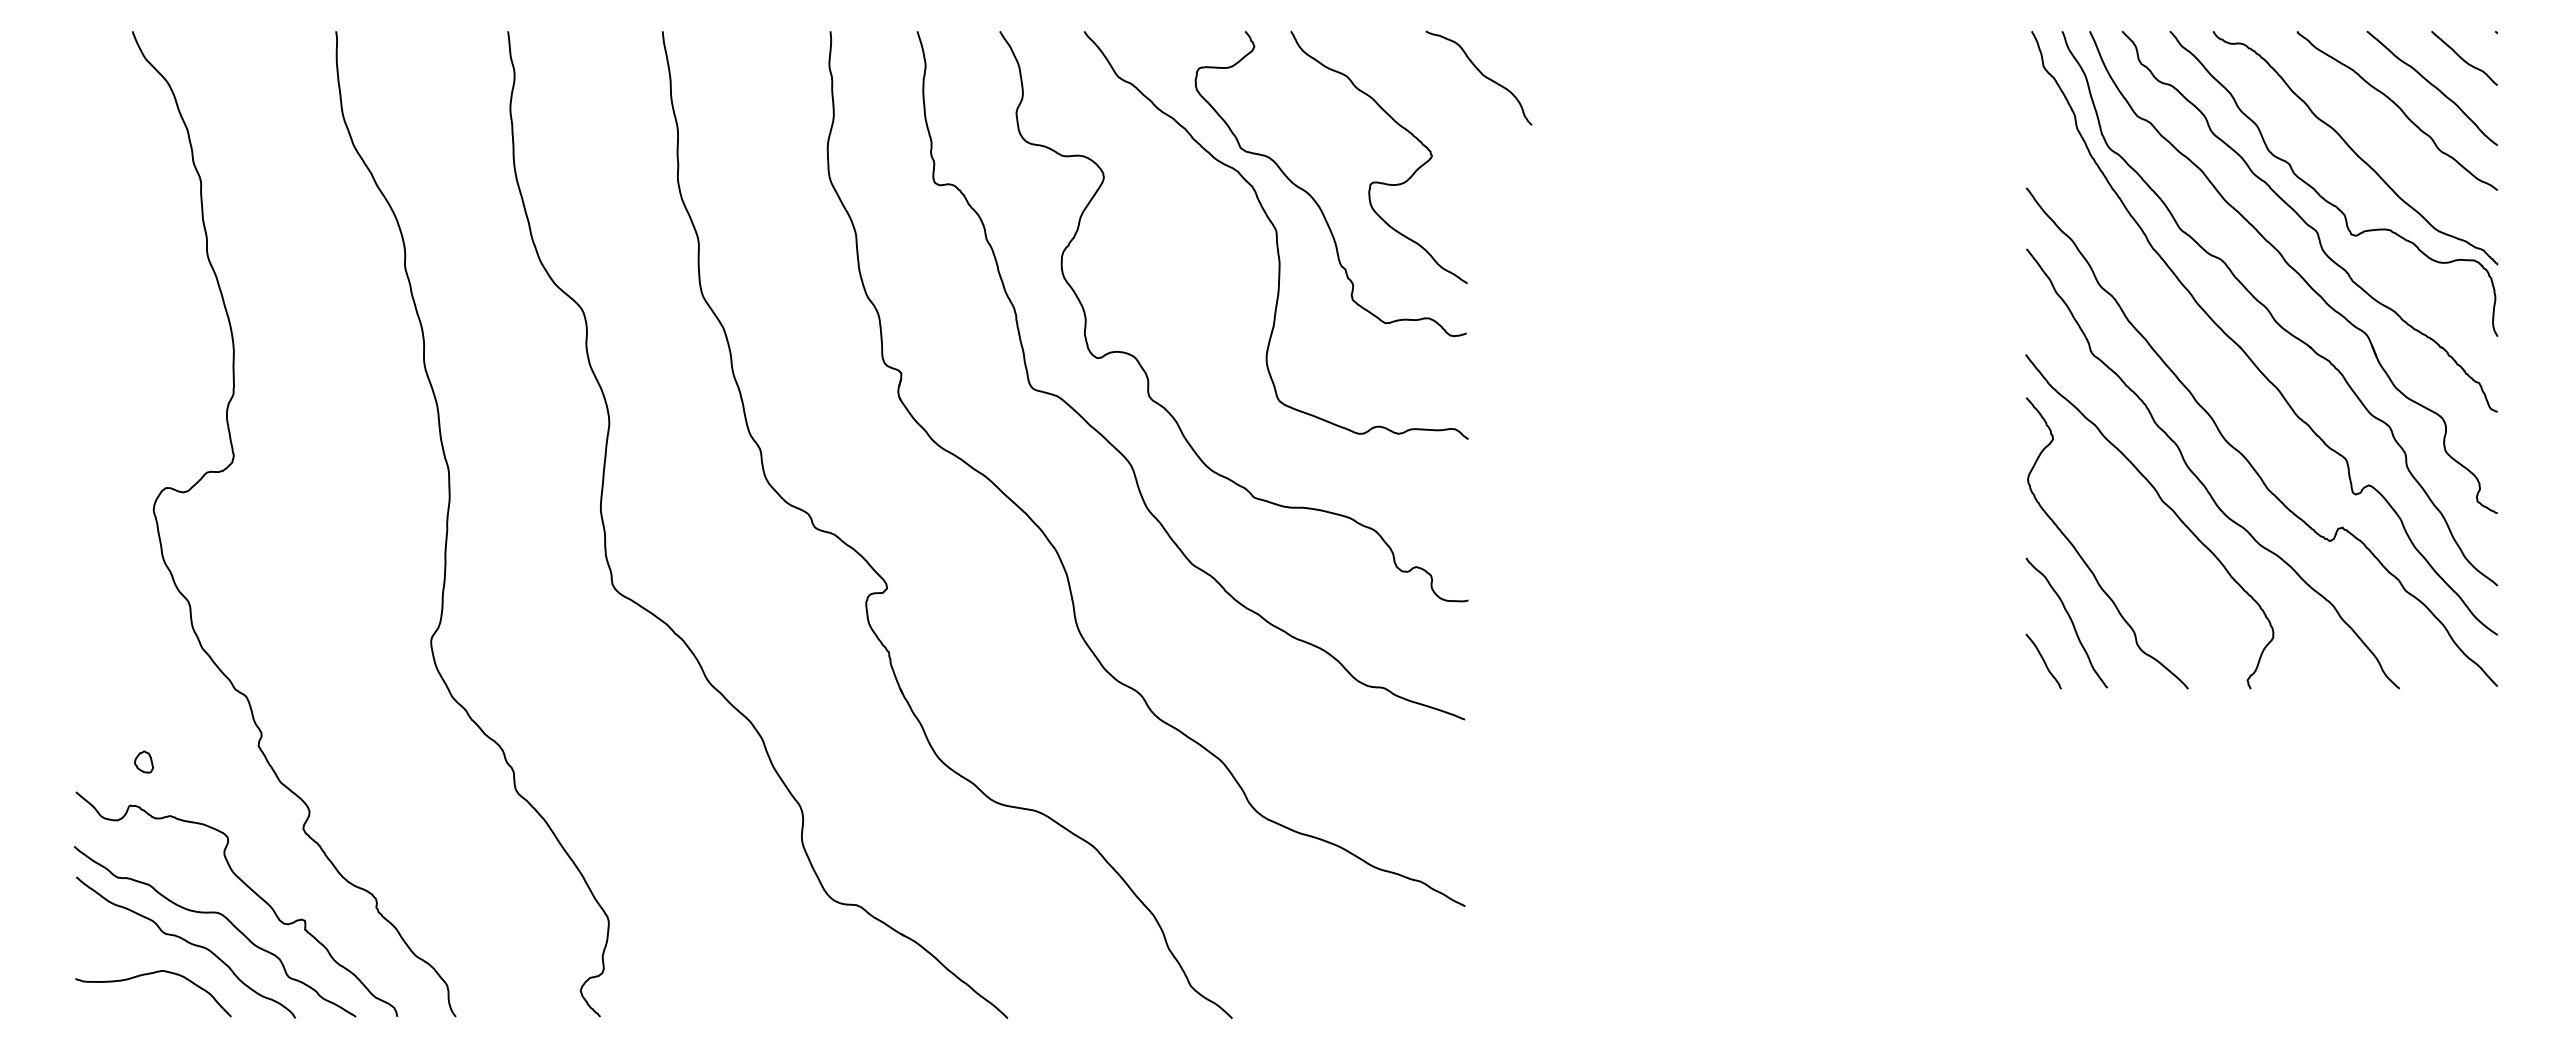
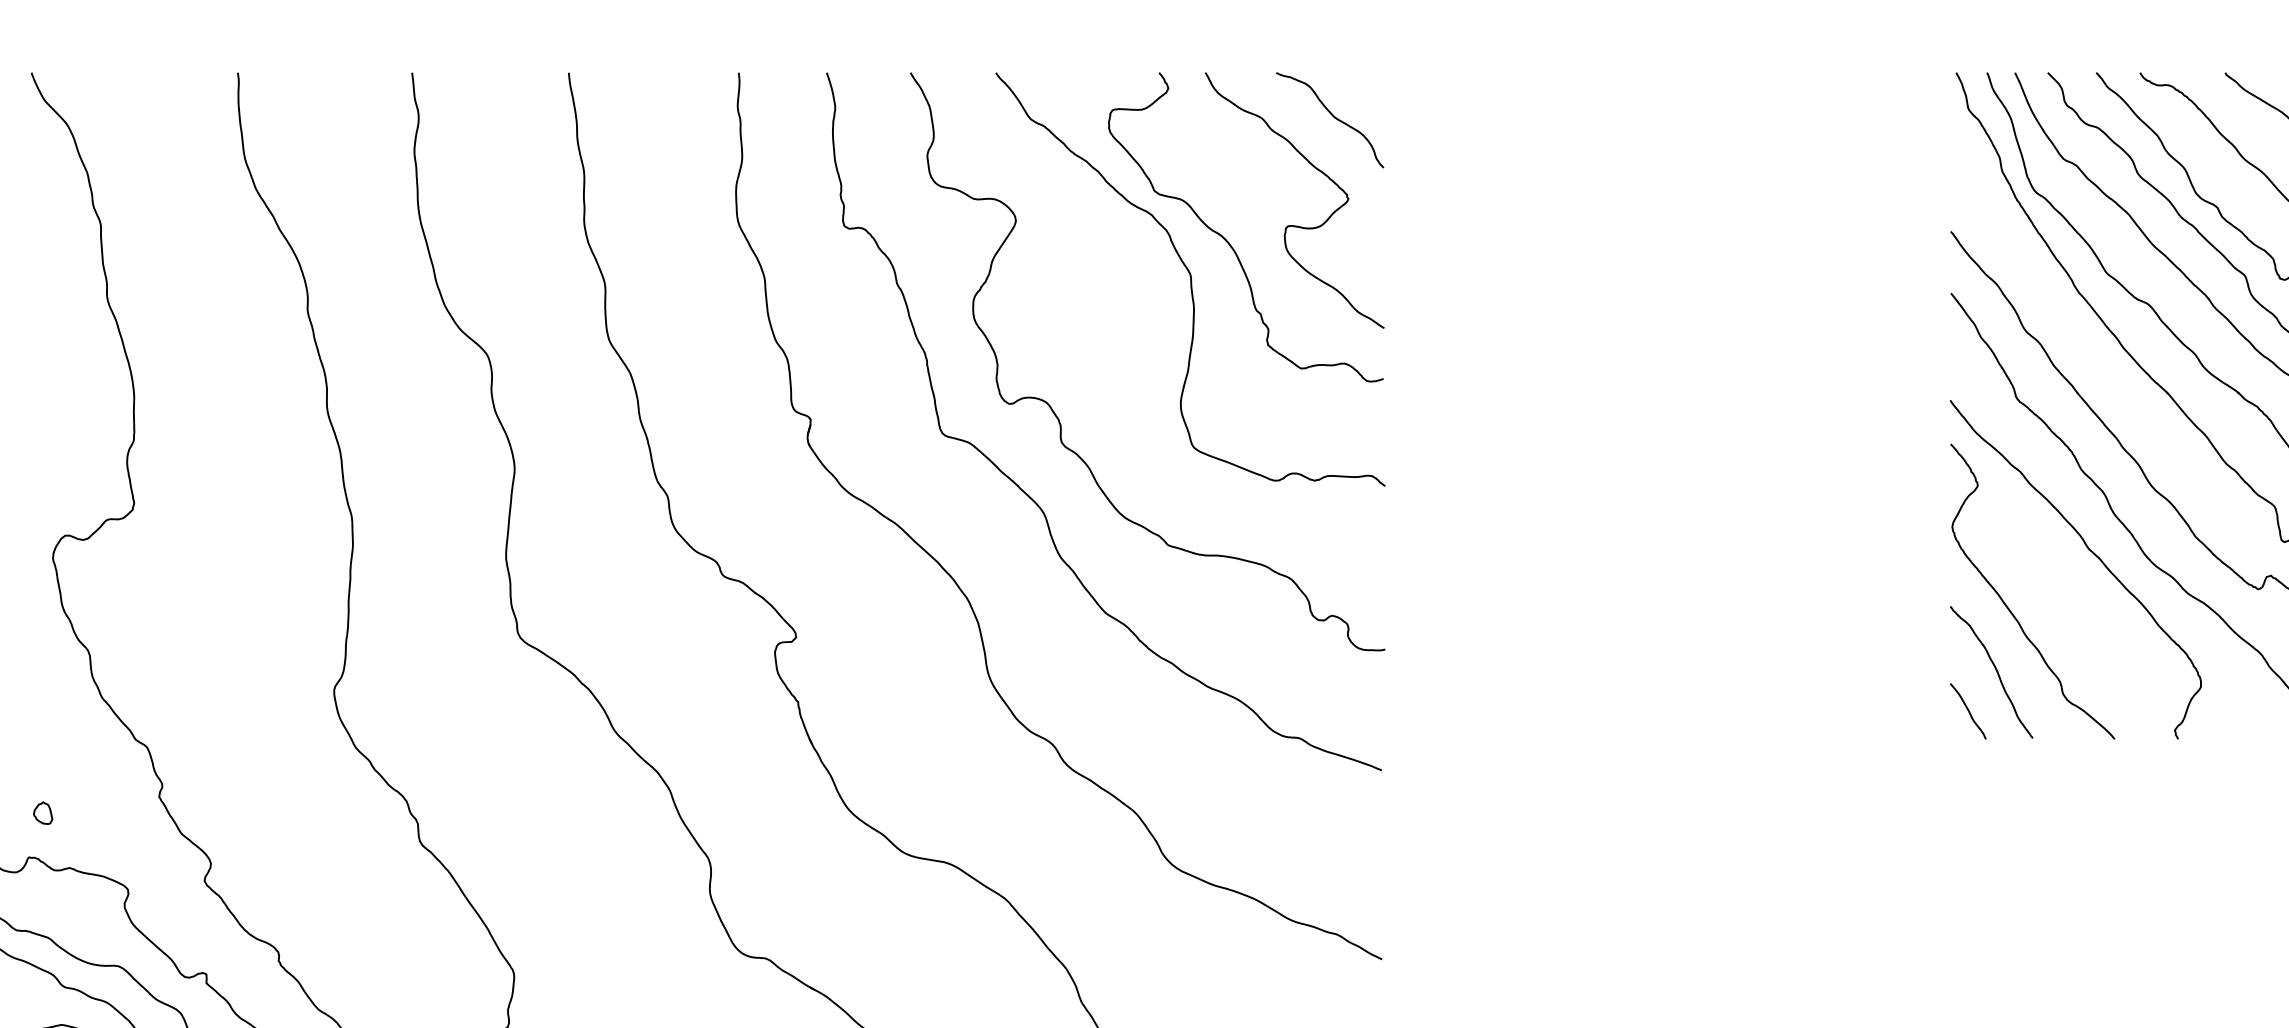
curve: (1481, 74) -> (1332, 116), moved

